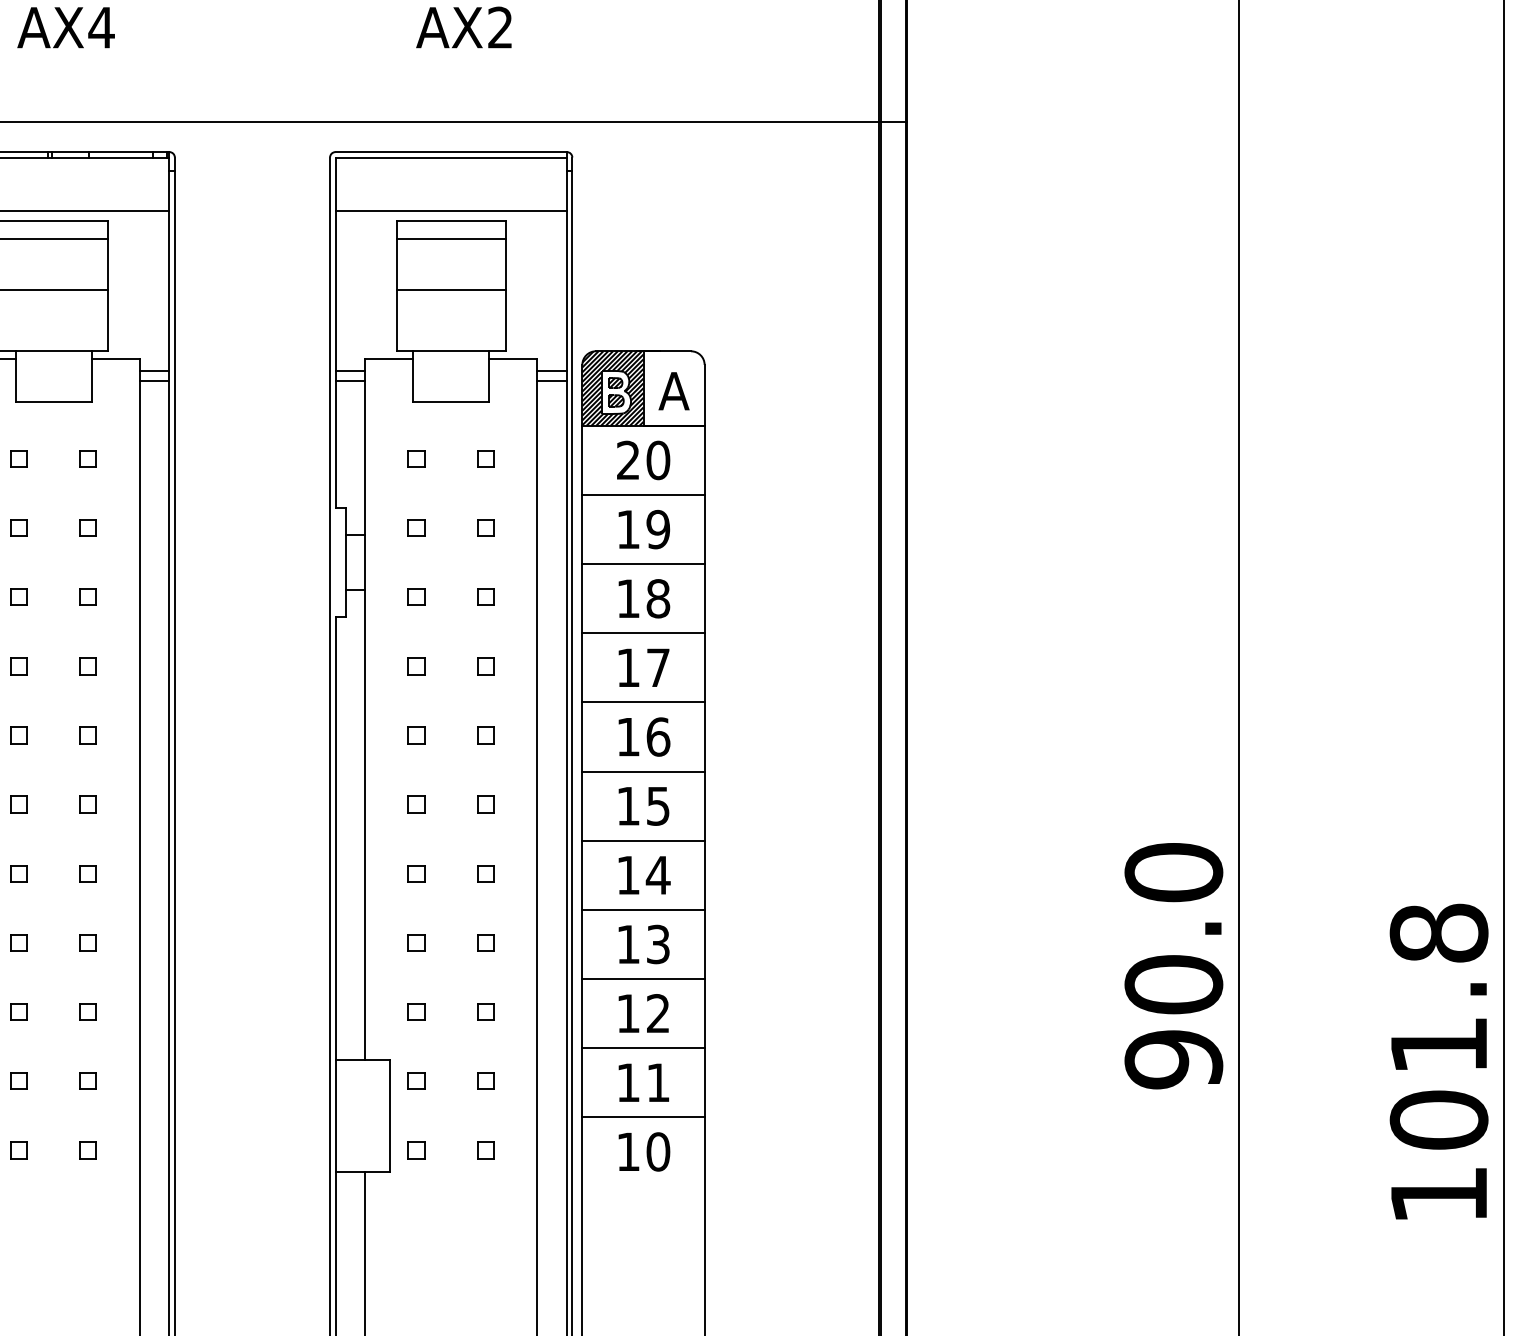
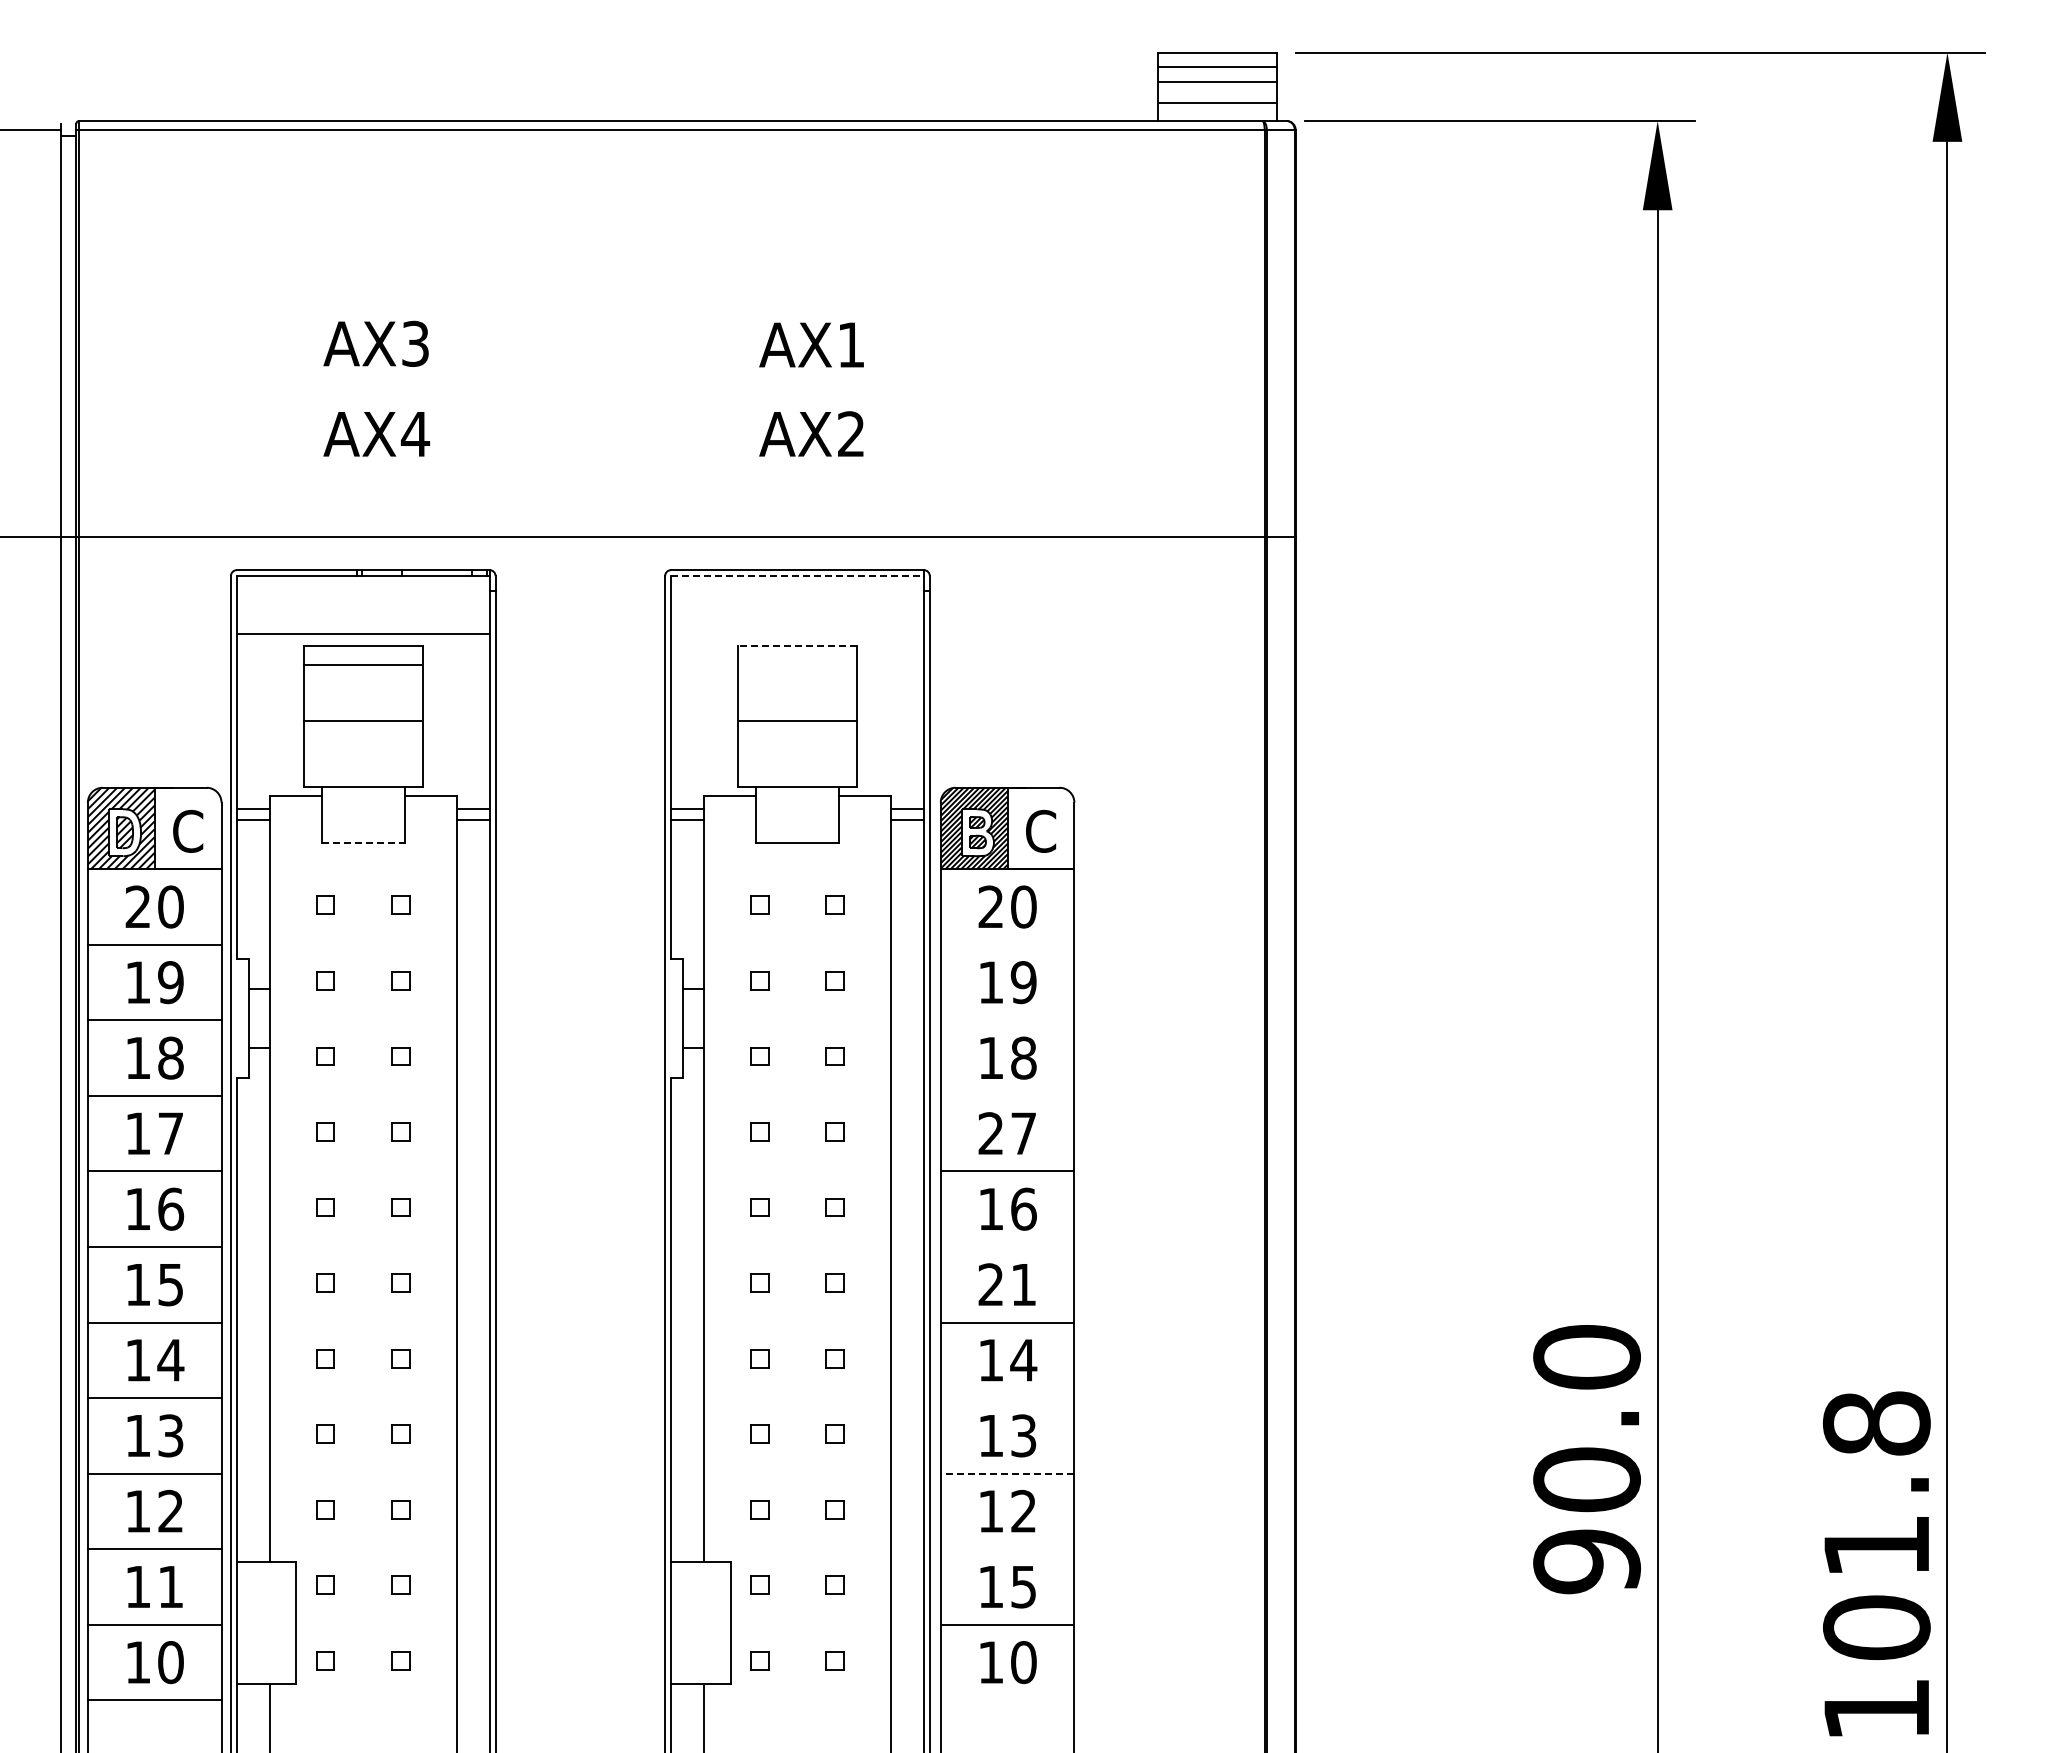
line: (451, 157) -> (797, 576), solid -> dashed
line: (451, 211) -> (797, 634), removed
line: (450, 221) -> (796, 645), solid -> dashed
line: (451, 239) -> (797, 665), removed
text: (673, 390) -> (1040, 830), A -> C
line: (53, 402) -> (363, 843), solid -> dashed
line: (643, 494) -> (1007, 944), removed
line: (643, 564) -> (1007, 1020), removed
line: (643, 632) -> (1007, 1095), removed
text: (627, 667) -> (990, 1133), 17 -> 27
line: (643, 772) -> (1007, 1247), removed
text: (642, 805) -> (1006, 1284), 15 -> 21
line: (643, 910) -> (1007, 1398), removed
line: (643, 978) -> (1007, 1473), solid -> dashed
line: (643, 1048) -> (1007, 1549), removed
text: (658, 1083) -> (1023, 1587), 11 -> 15

